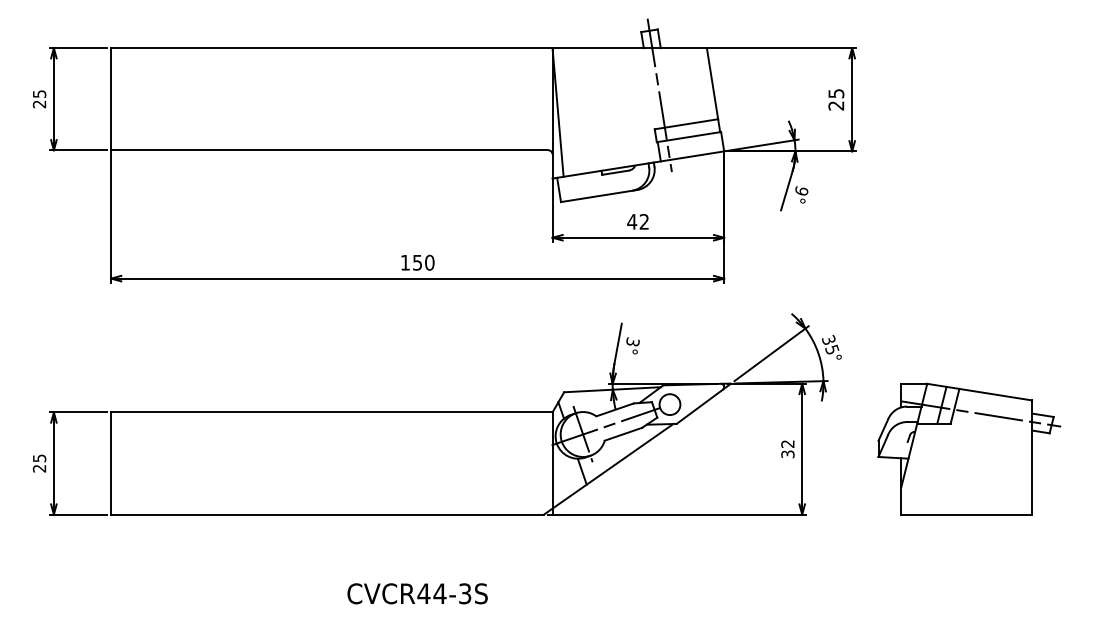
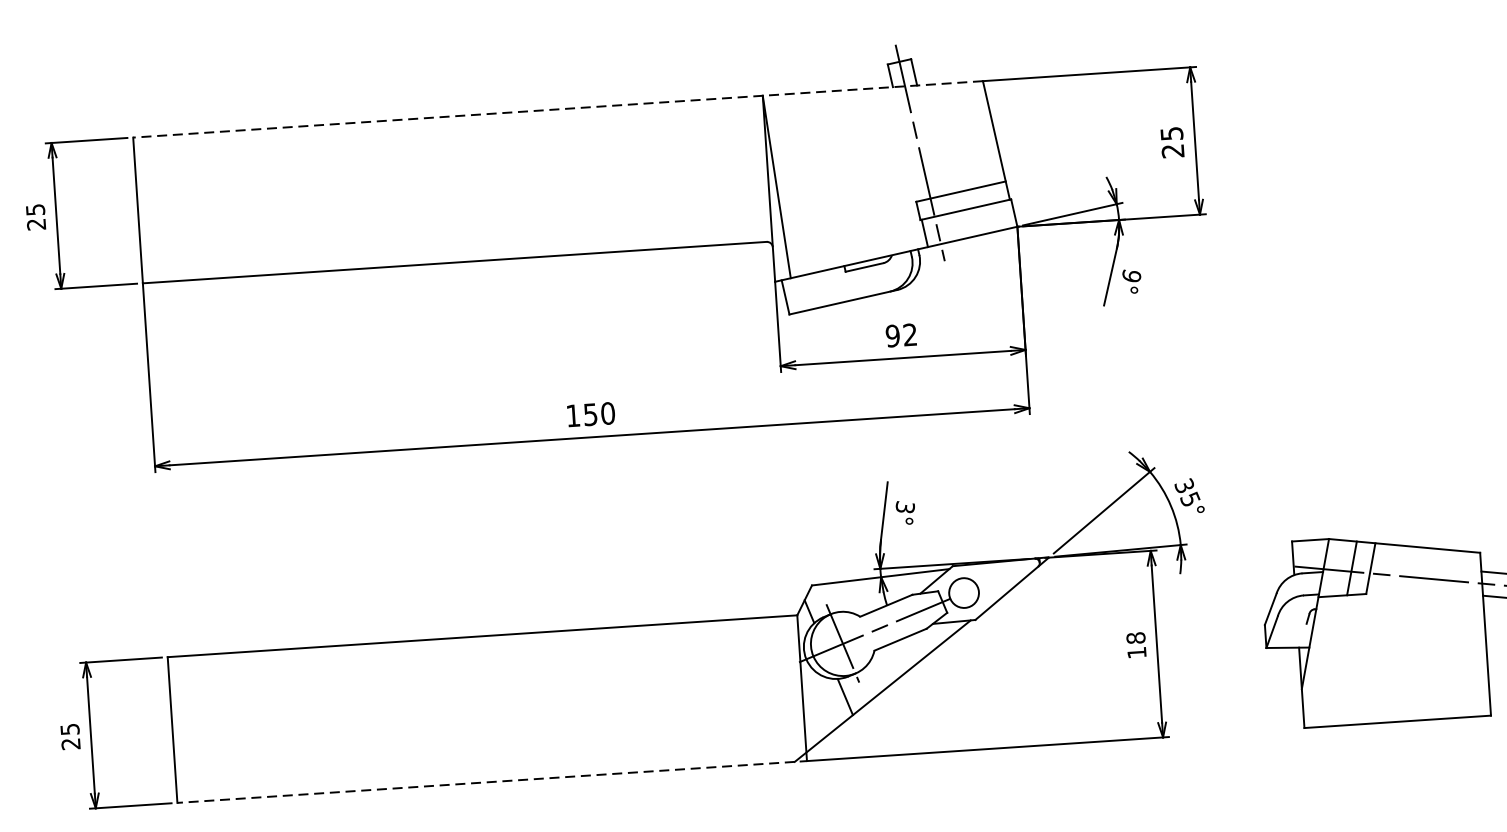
line: (409, 48) -> (558, 109), solid -> dashed
text: (632, 221) -> (893, 335), 42 -> 92
text: (787, 449) -> (1135, 645), 32 -> 18
line: (327, 514) -> (486, 782), solid -> dashed

